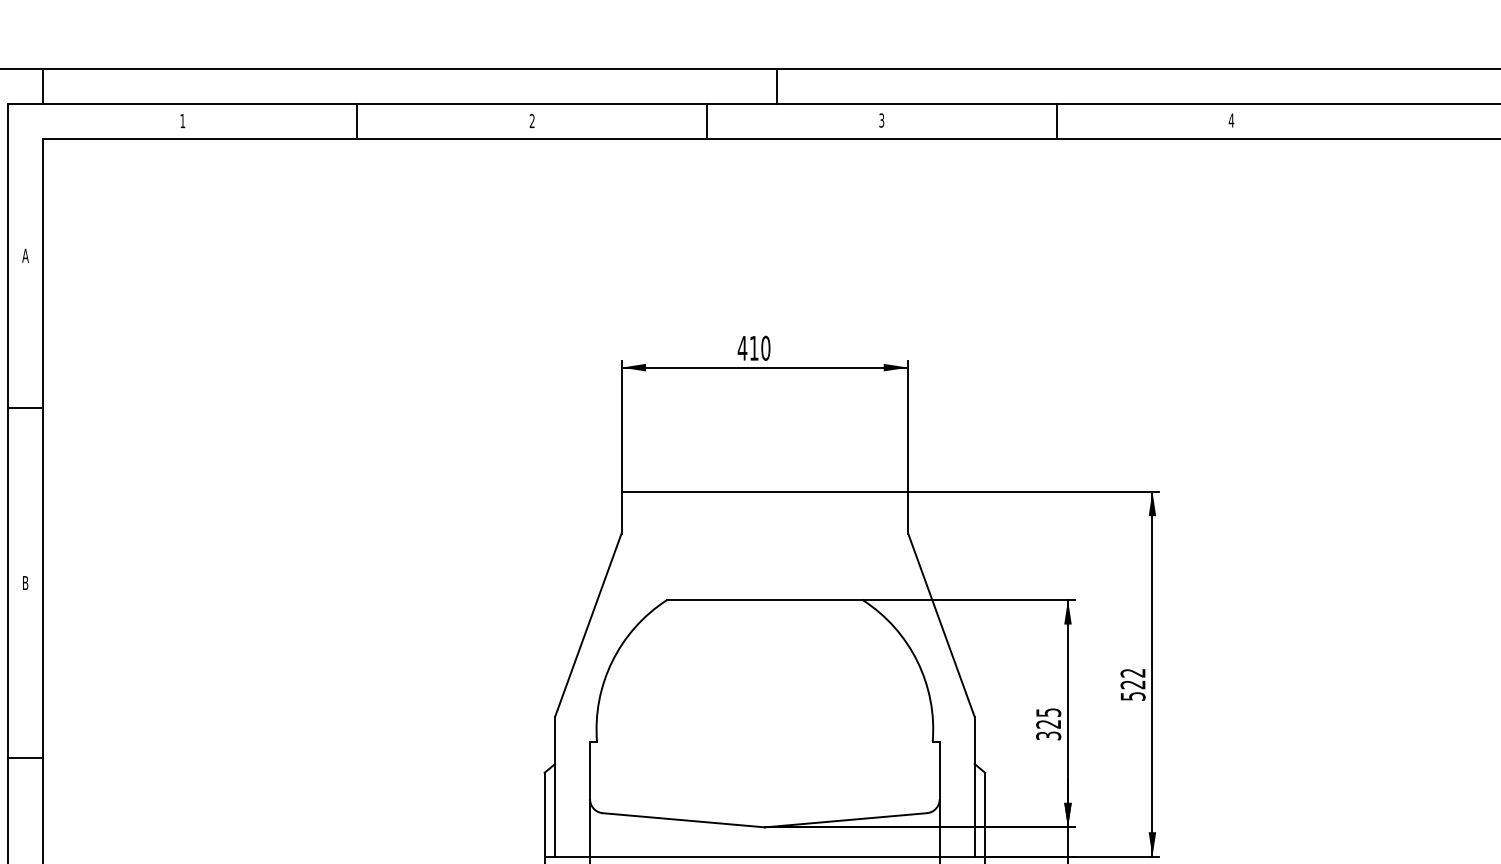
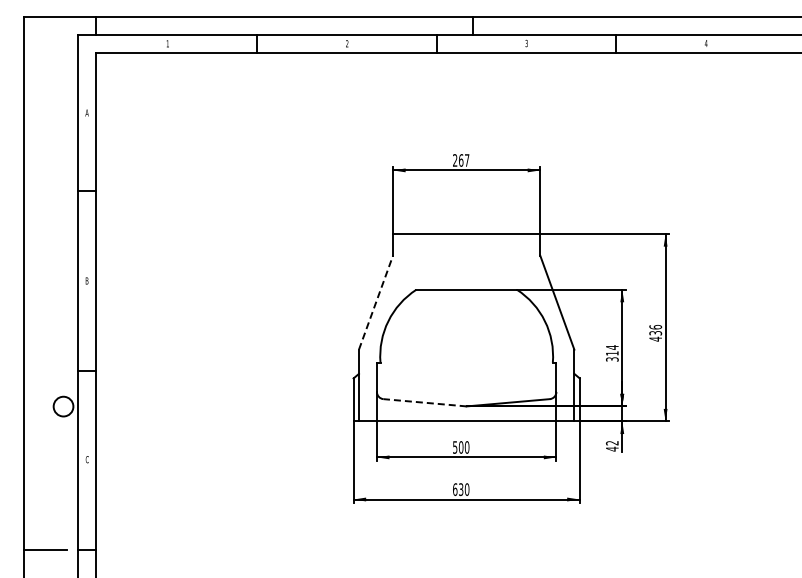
text: (752, 348) -> (460, 160), 410 -> 267
line: (589, 624) -> (376, 302), solid -> dashed
text: (1132, 683) -> (655, 332), 522 -> 436
text: (1048, 718) -> (612, 350), 325 -> 314
line: (684, 819) -> (425, 402), solid -> dashed

